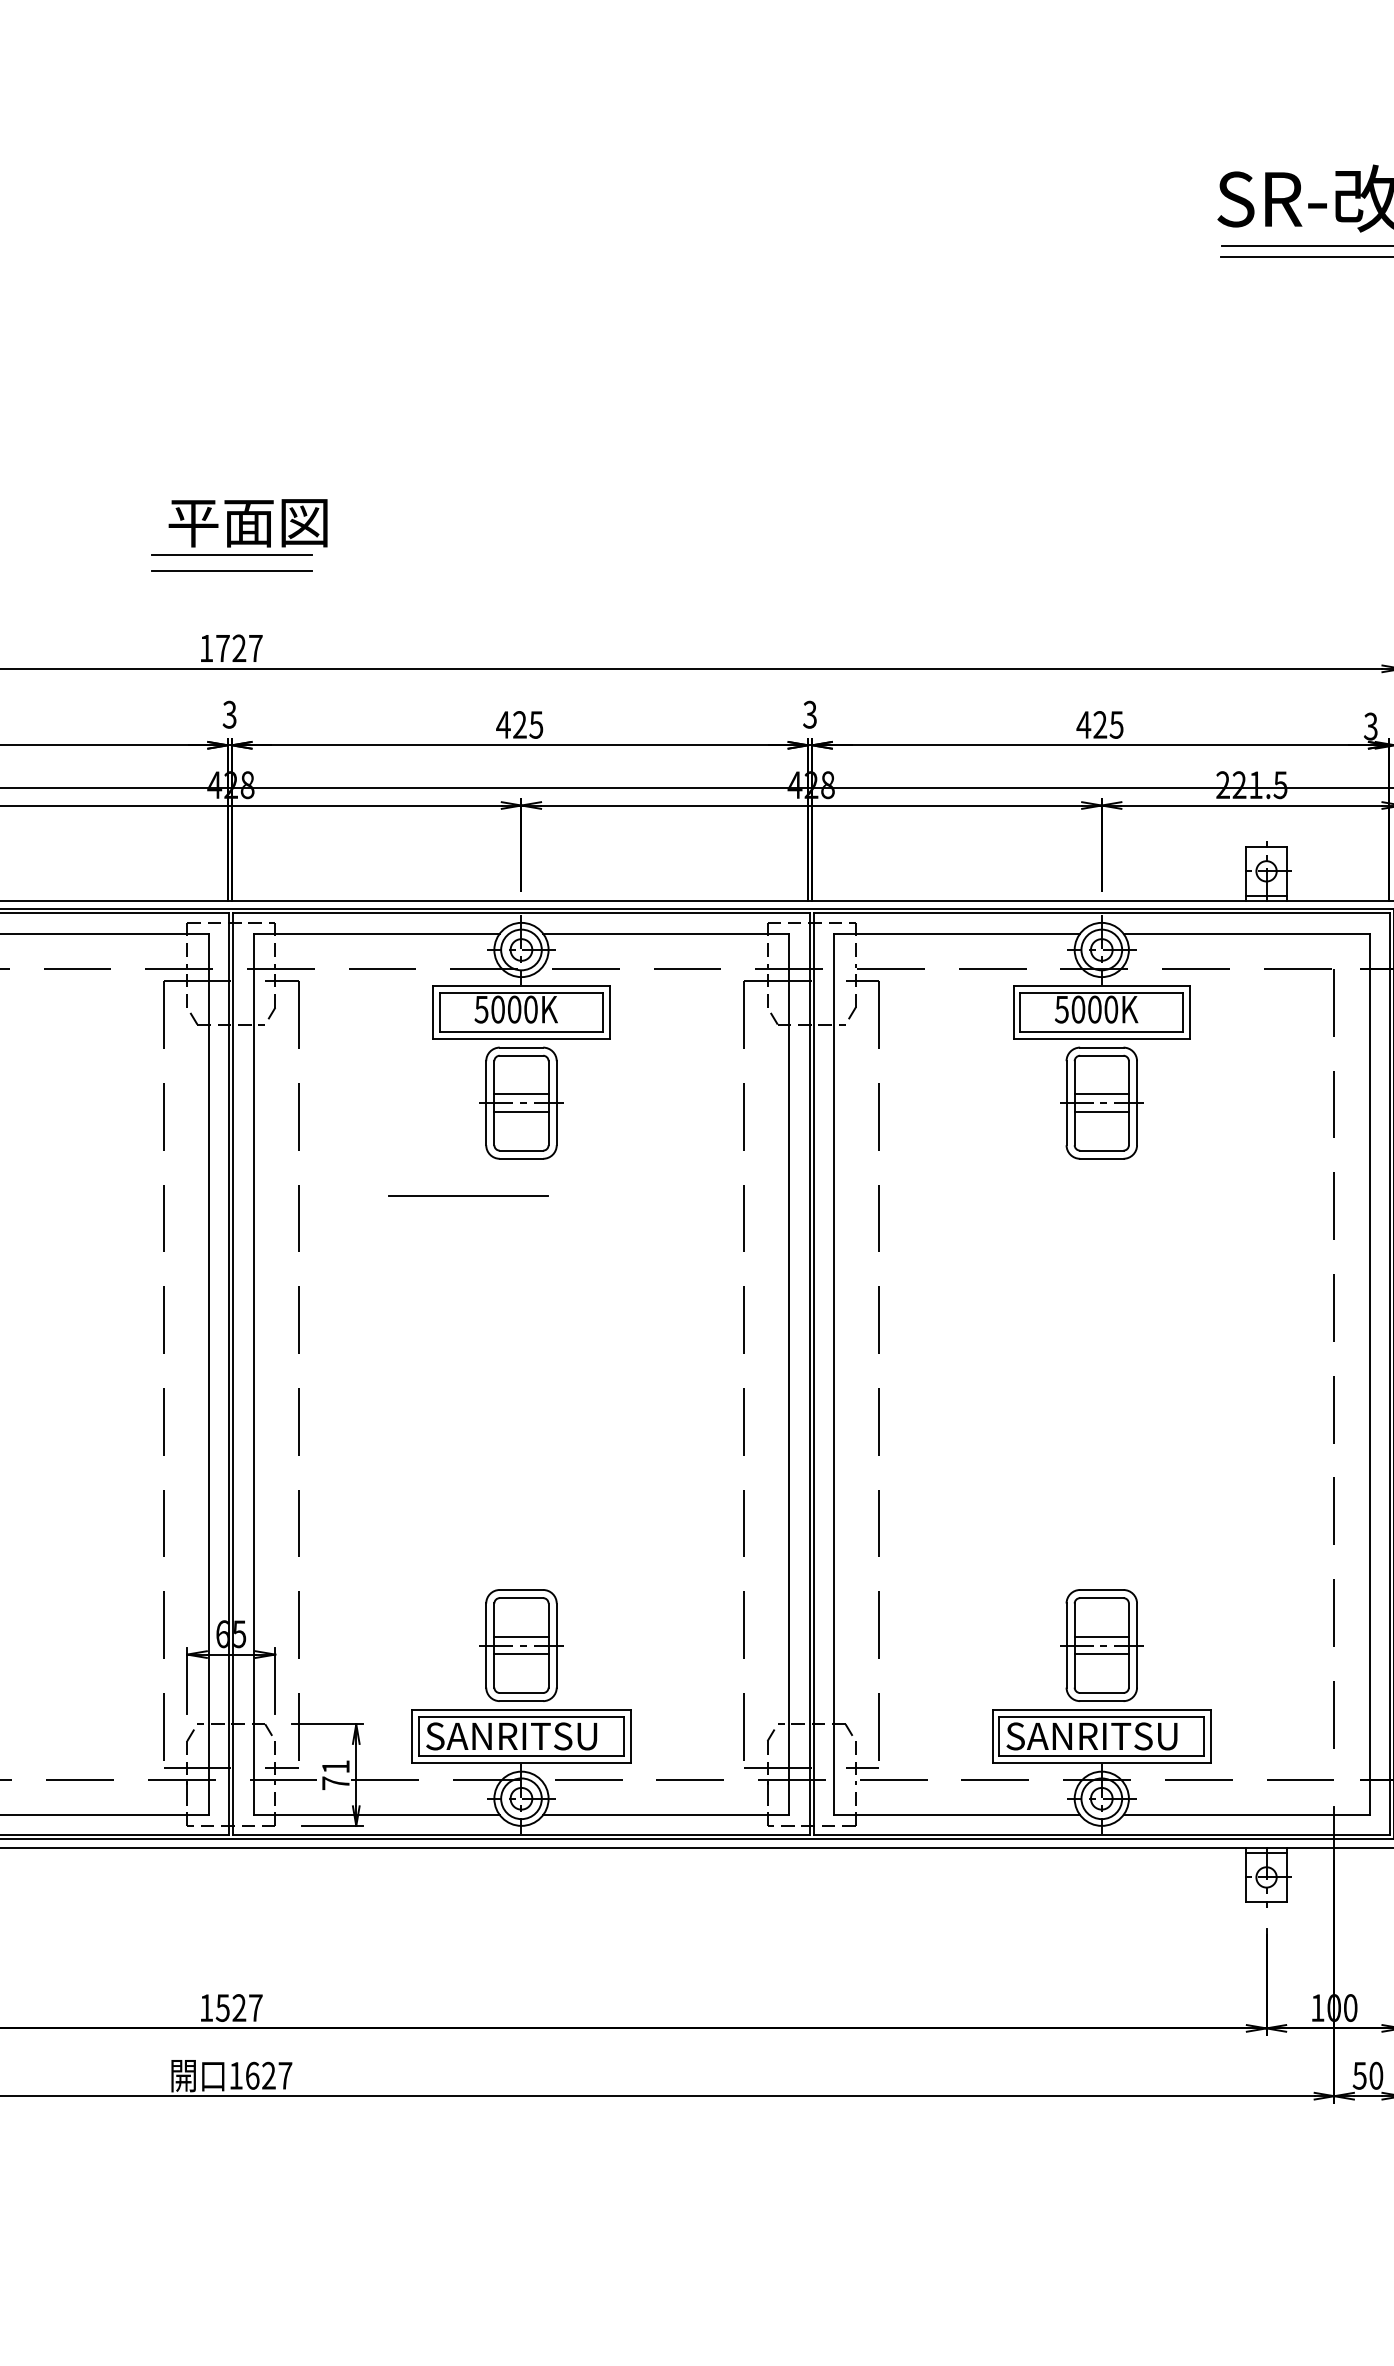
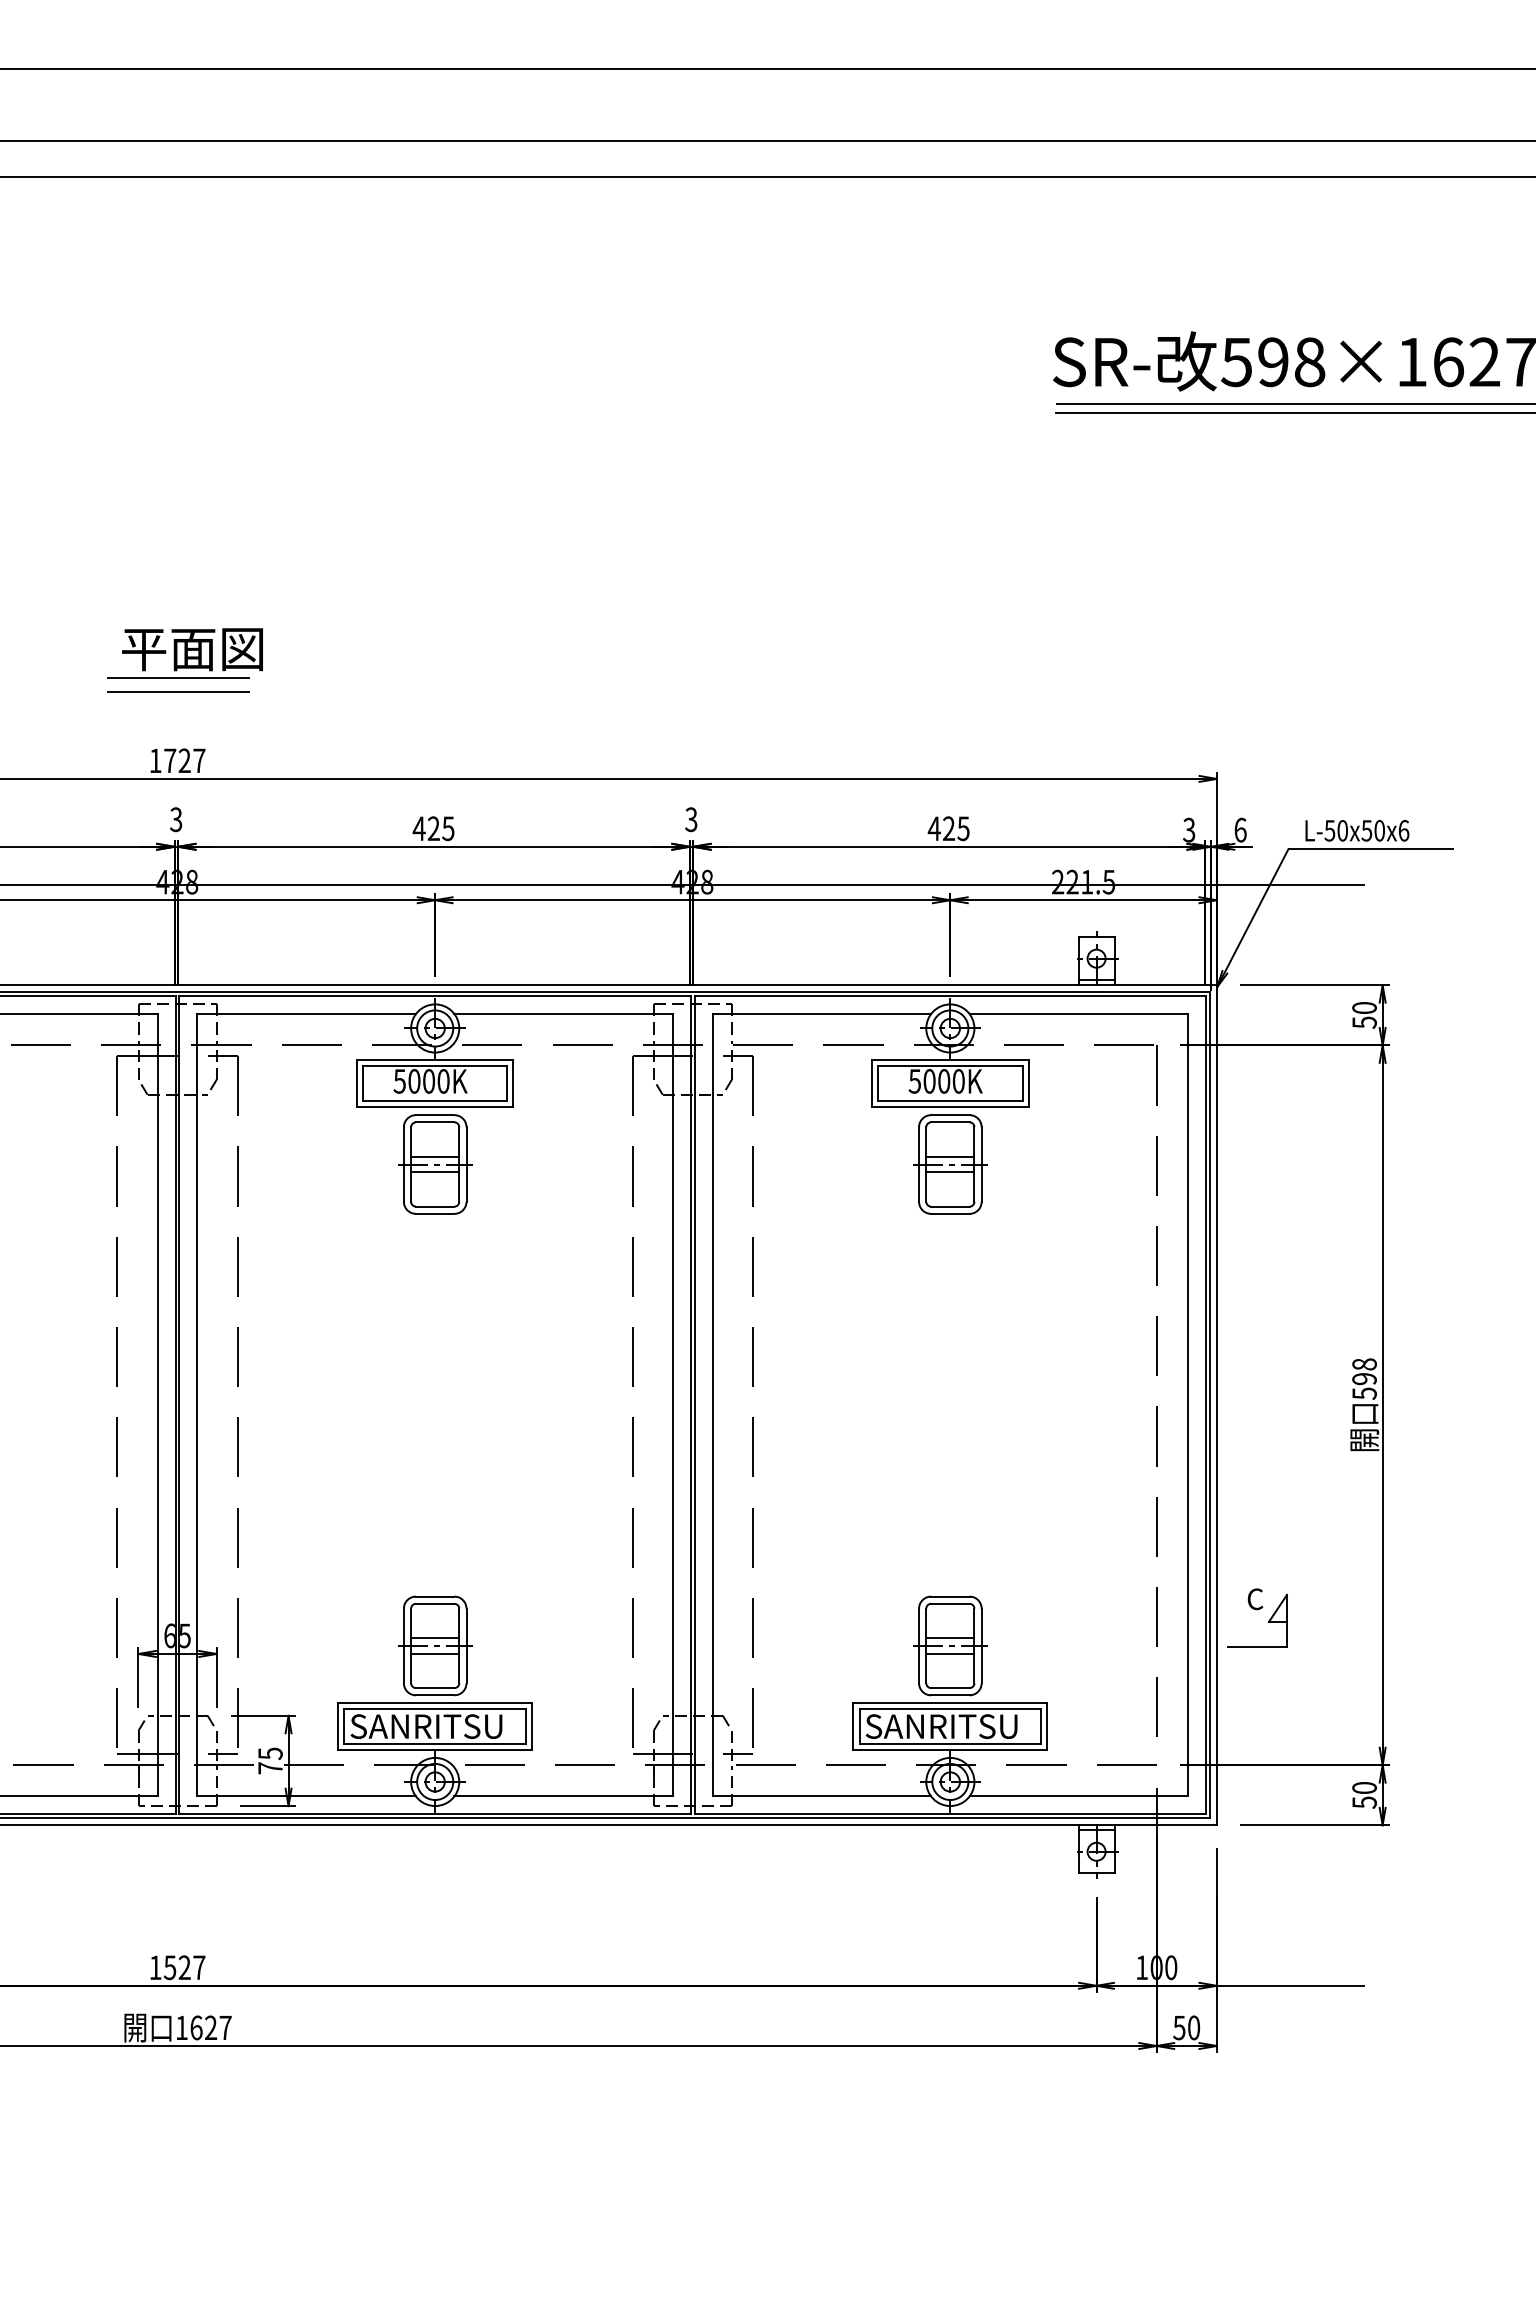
line: (468, 1195) -> (388, 1246), removed
text: (335, 1766) -> (270, 1753), 71 -> 75

